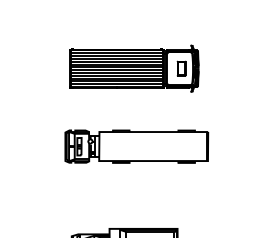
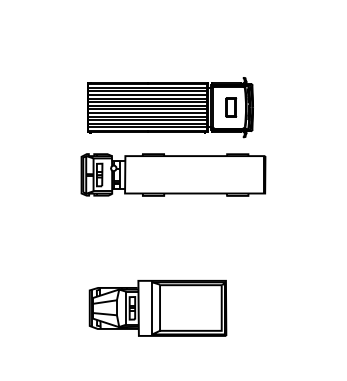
part: (134, 68) -> (170, 107), moved

